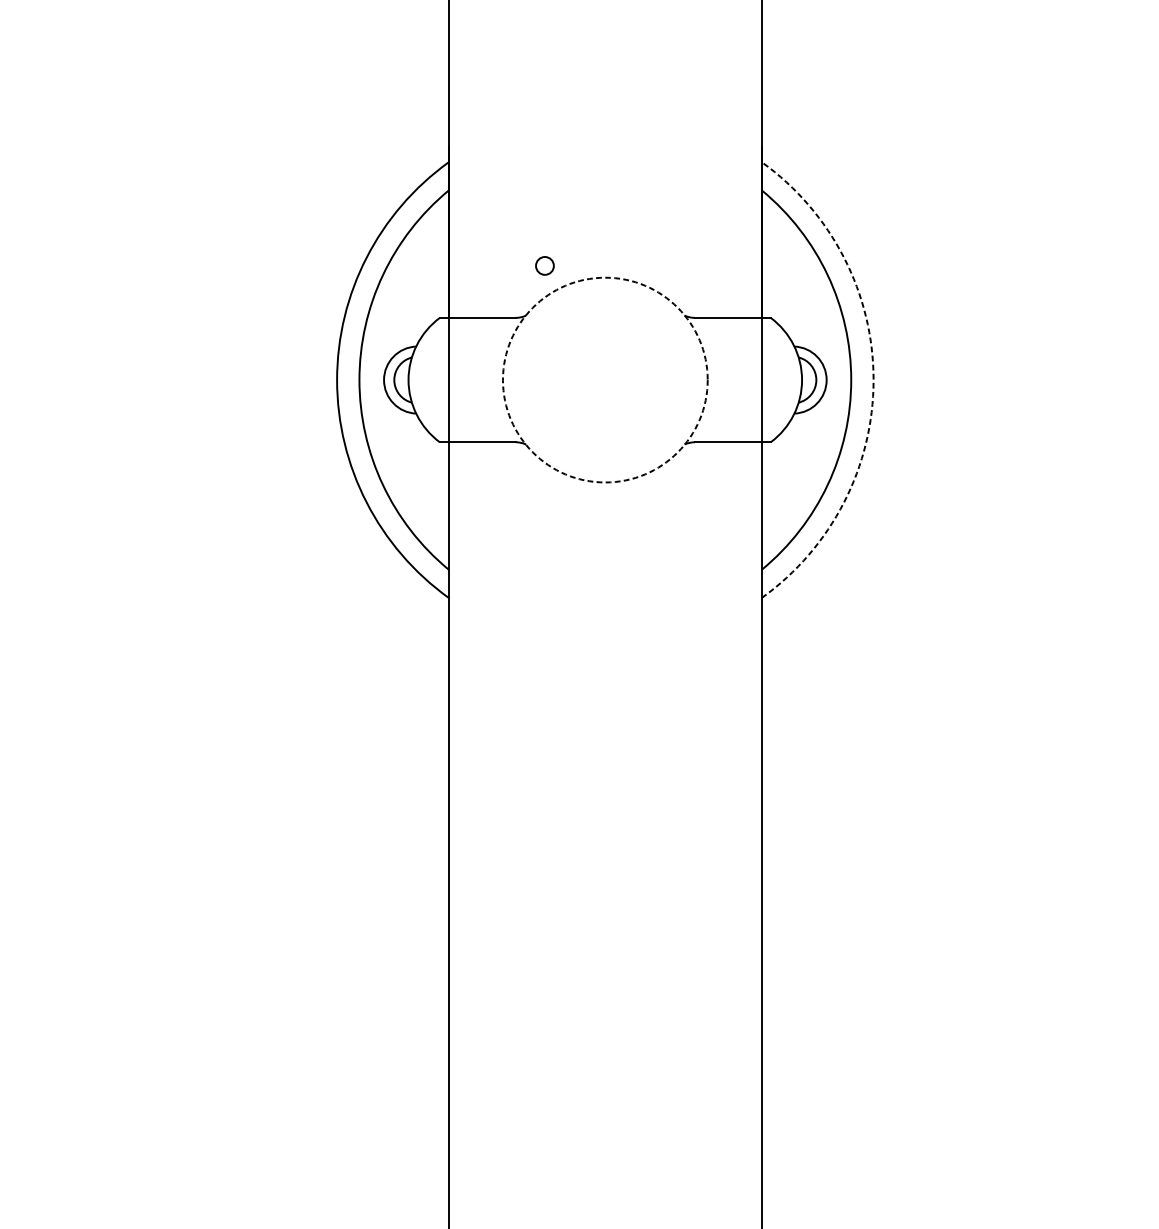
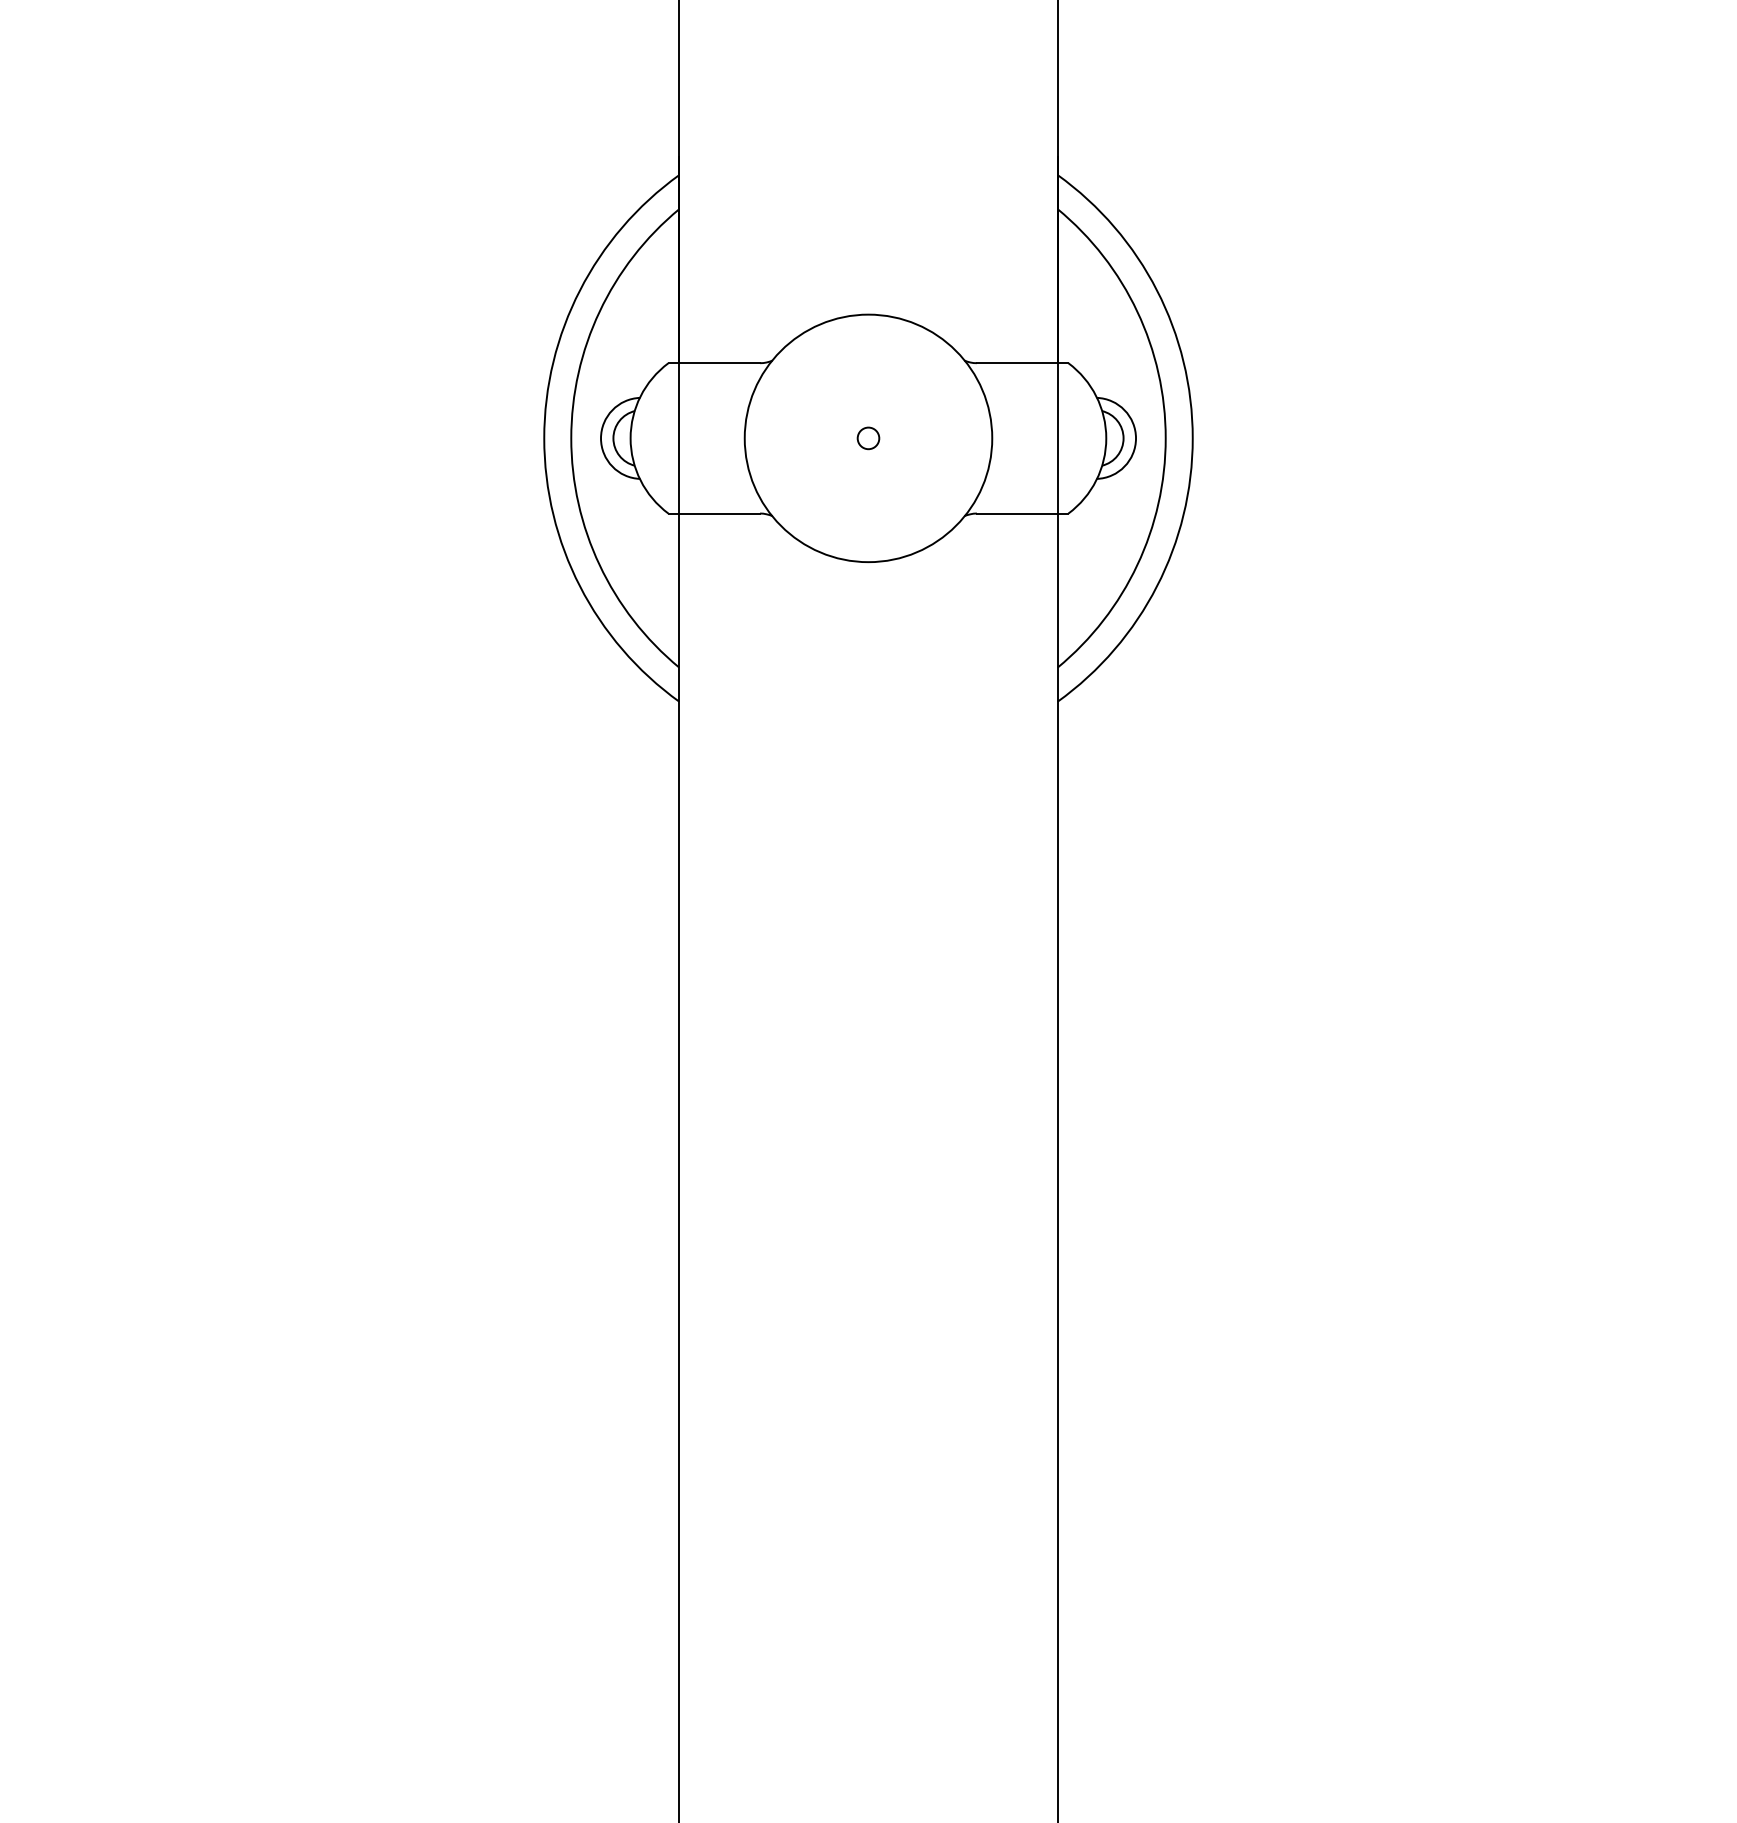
circle: (544, 266) -> (868, 438), moved
circle: (605, 380) -> (868, 438), dashed -> solid
arc: (873, 380) -> (1192, 438), dashed -> solid

